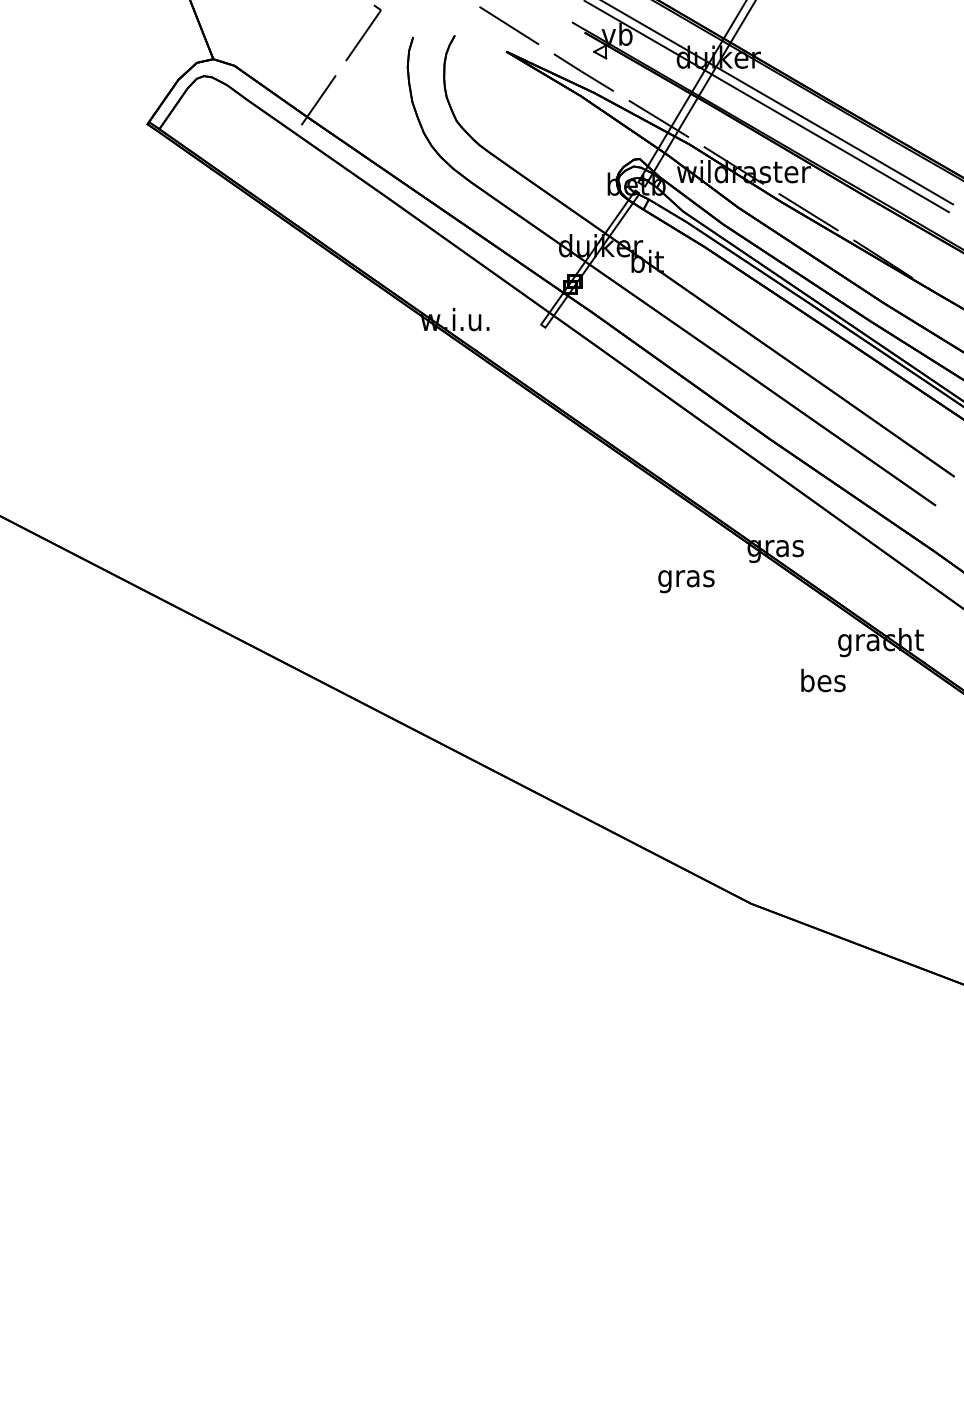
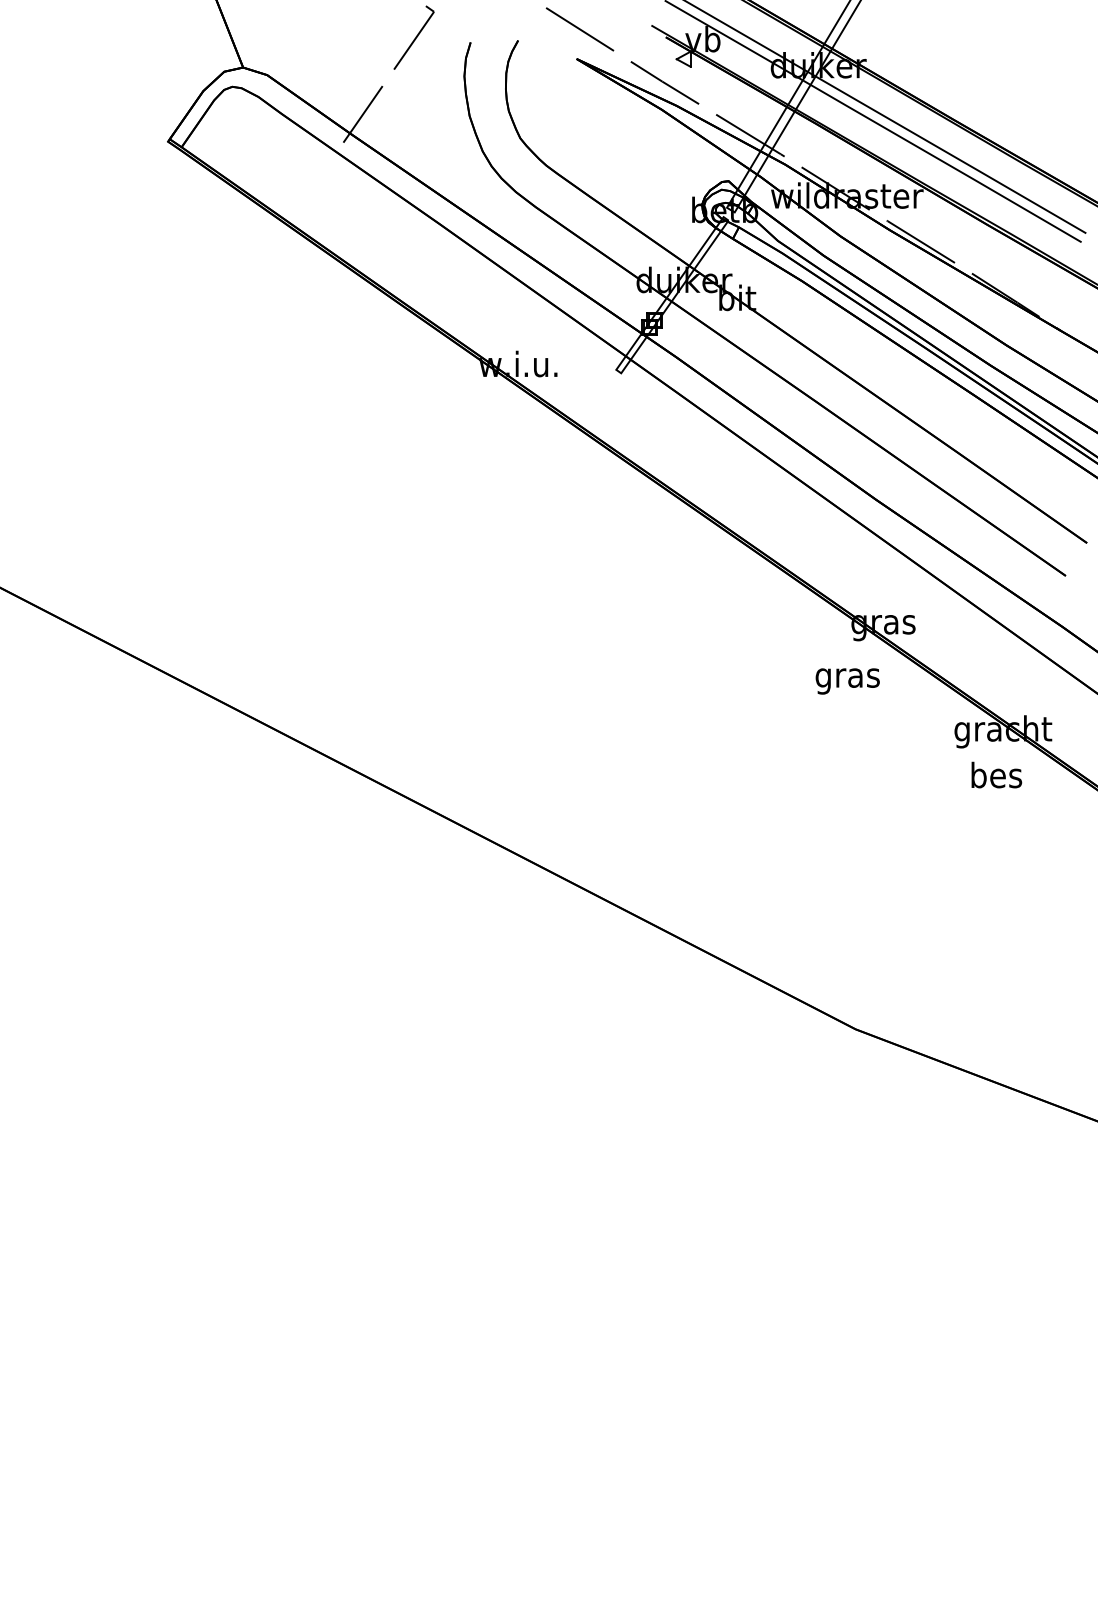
text: (686, 581) -> (847, 681), moved
text: (823, 680) -> (996, 774), moved

